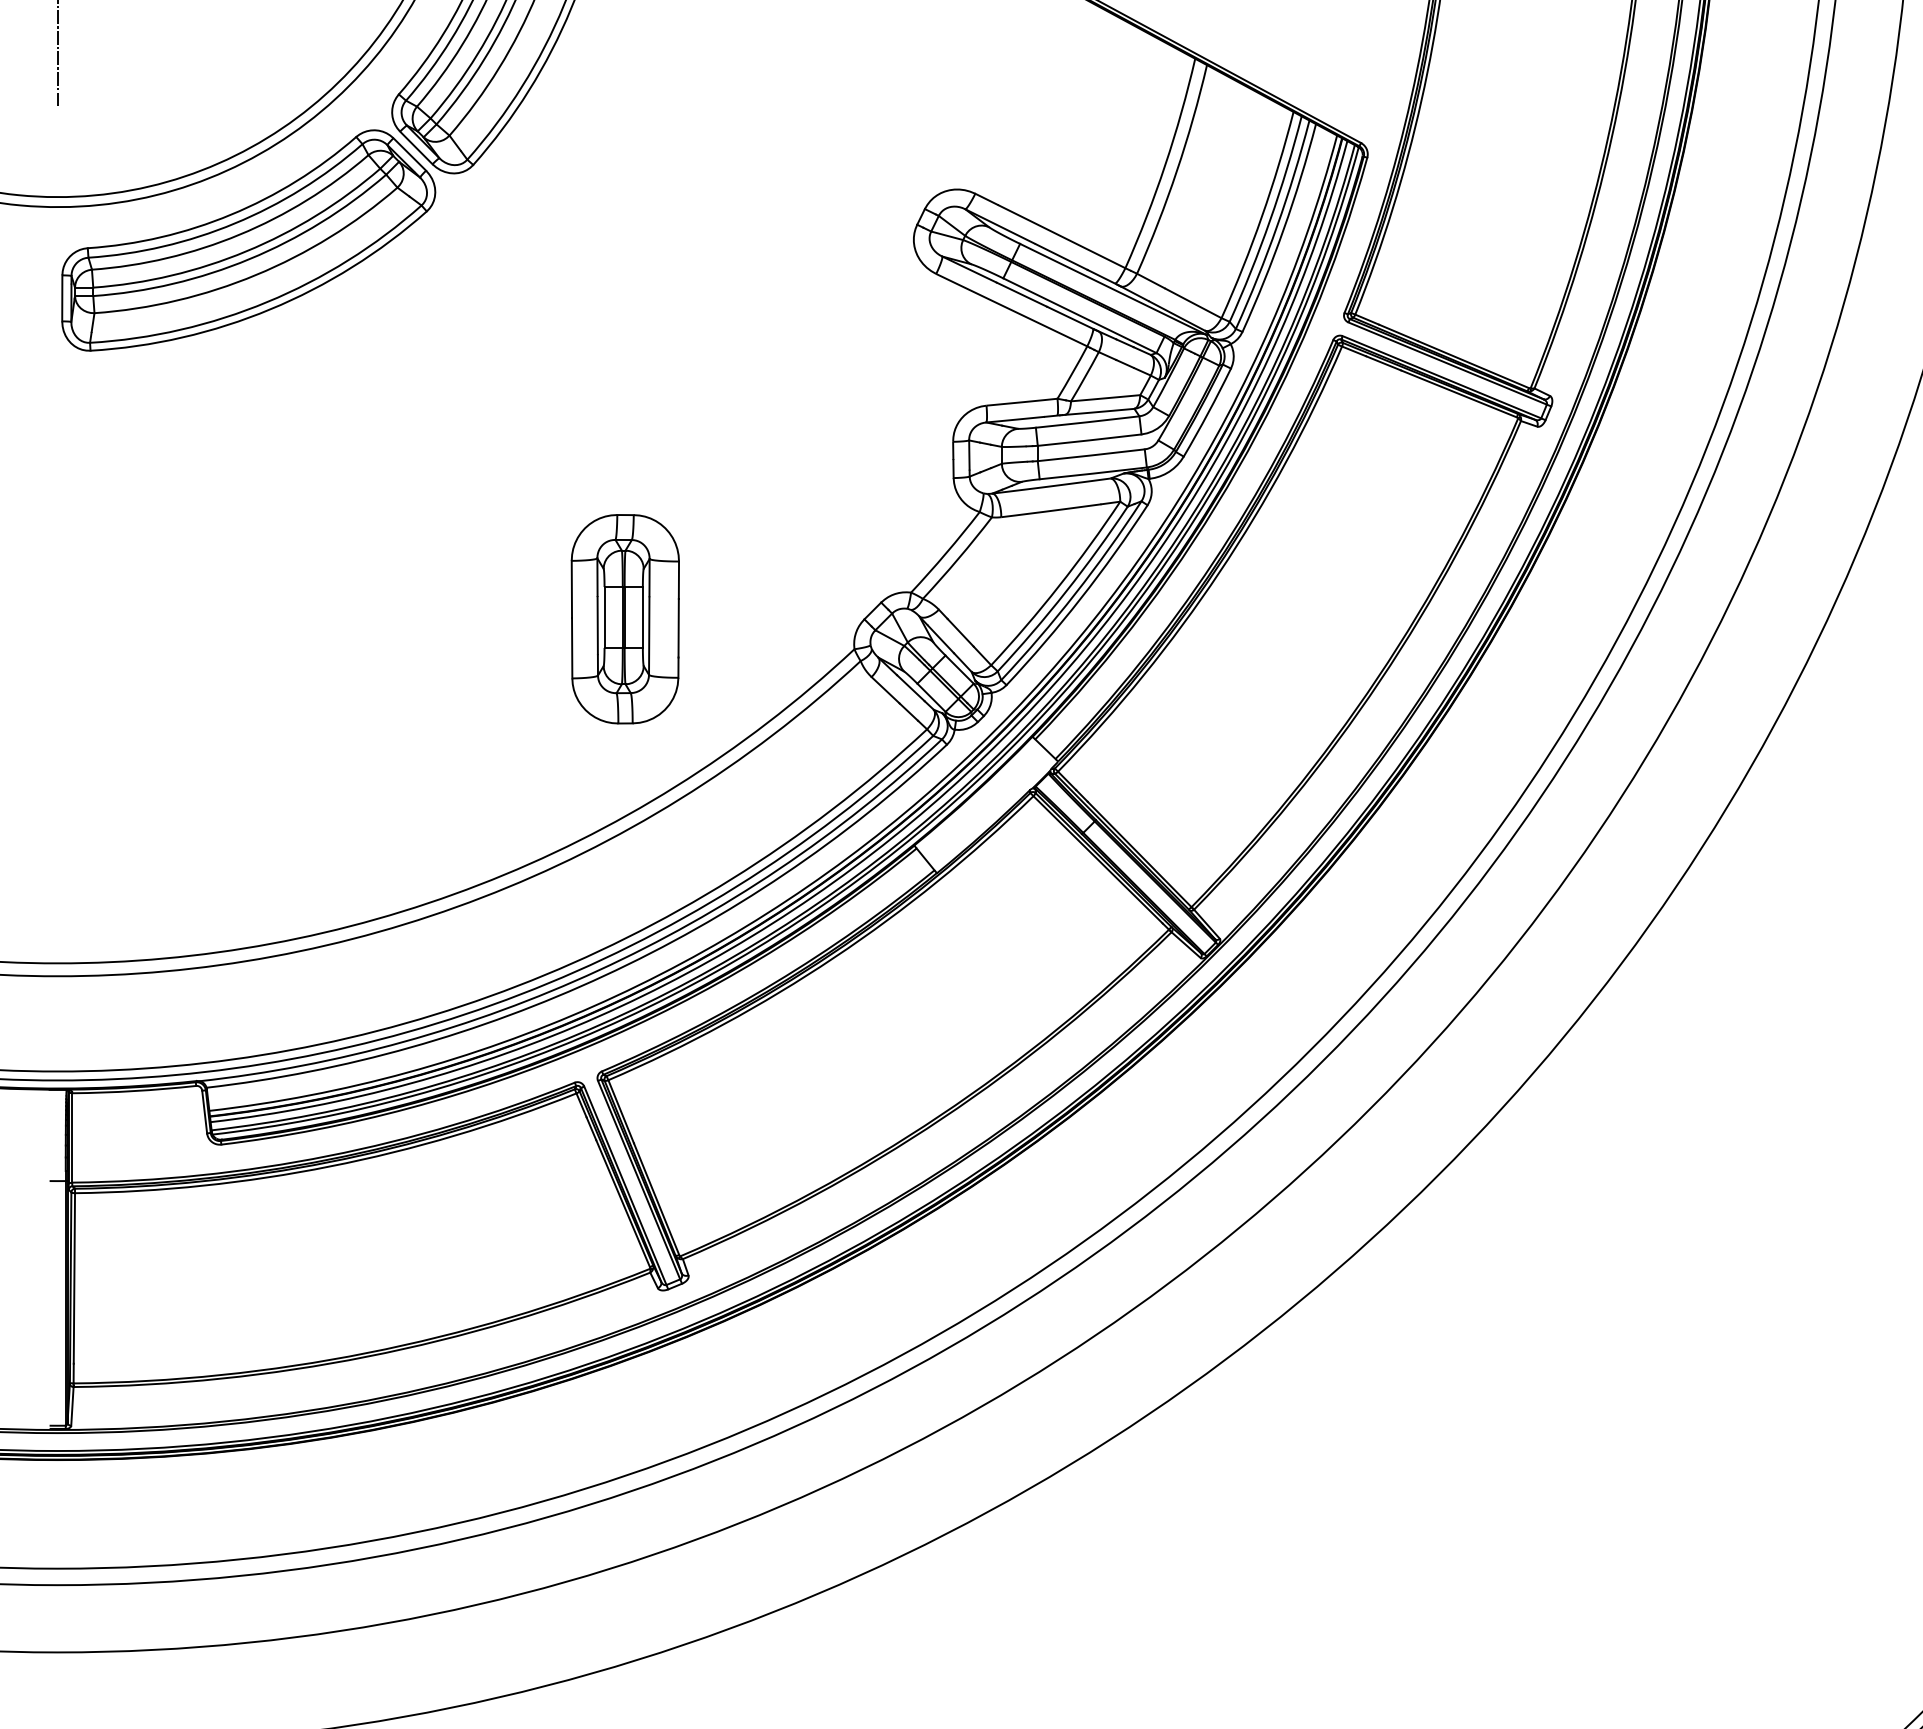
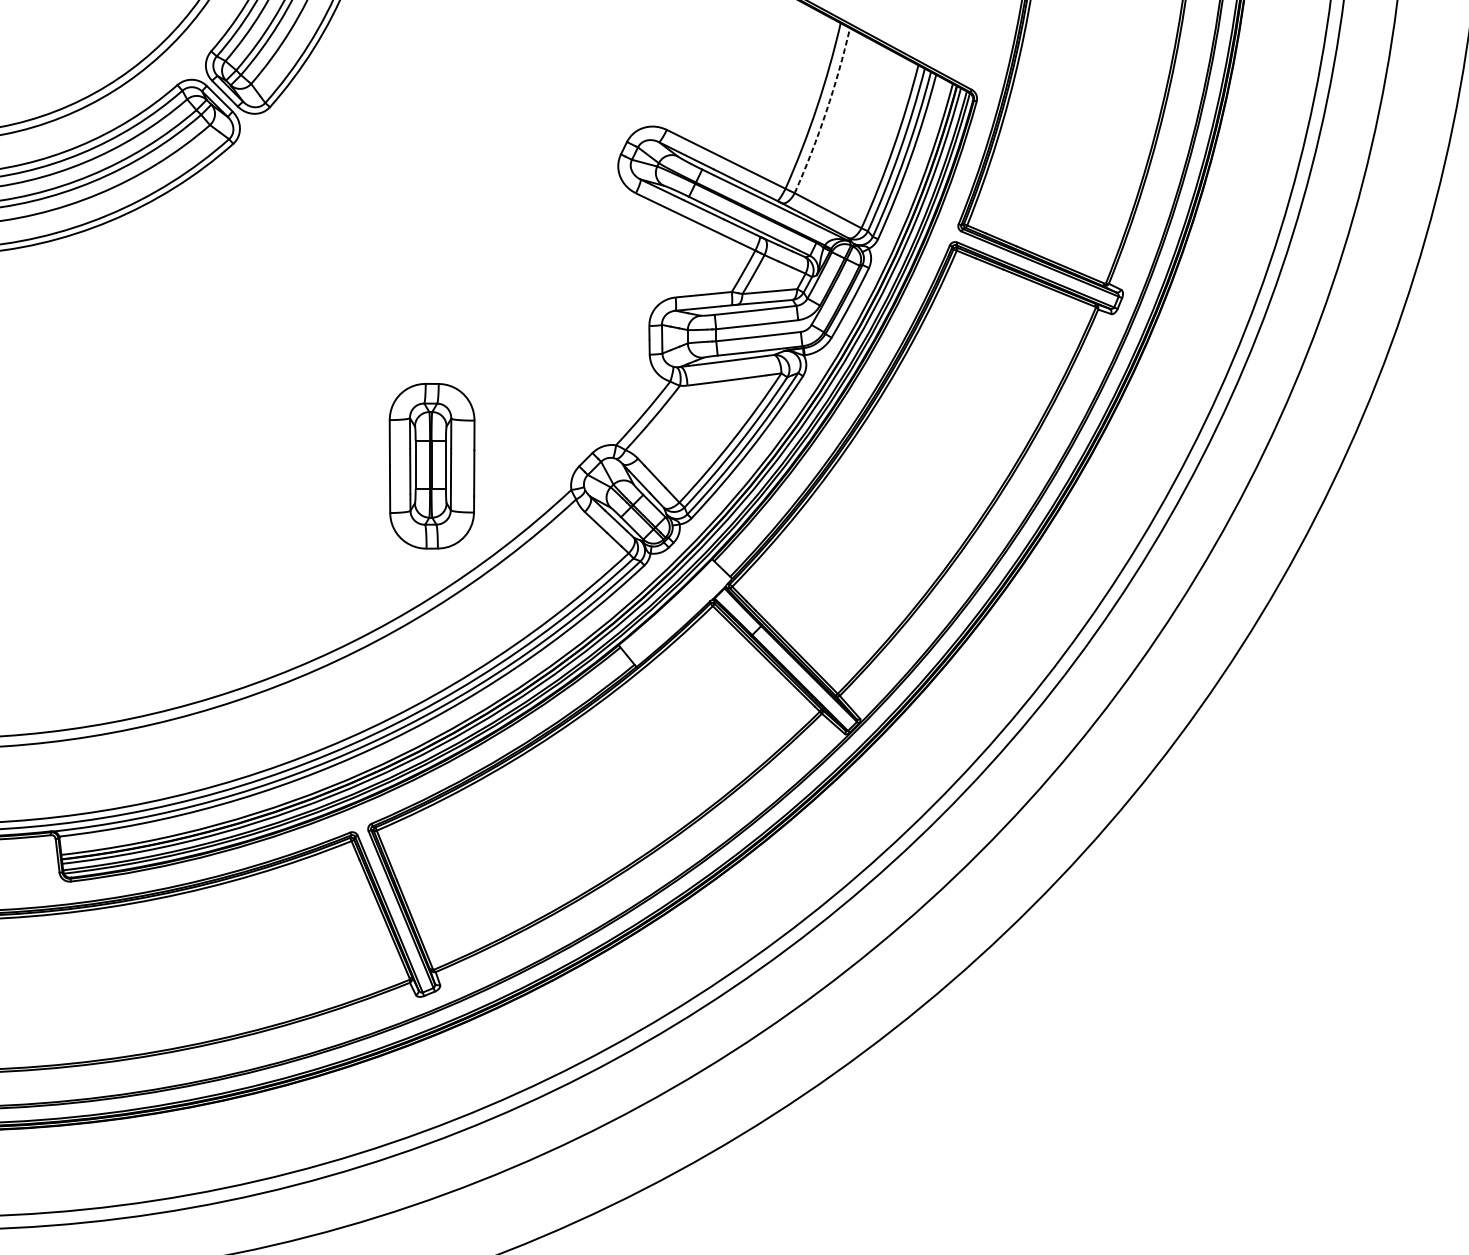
arc: (1176, 171) -> (825, 112), solid -> dashed
part: (624, 619) -> (431, 466), moved

